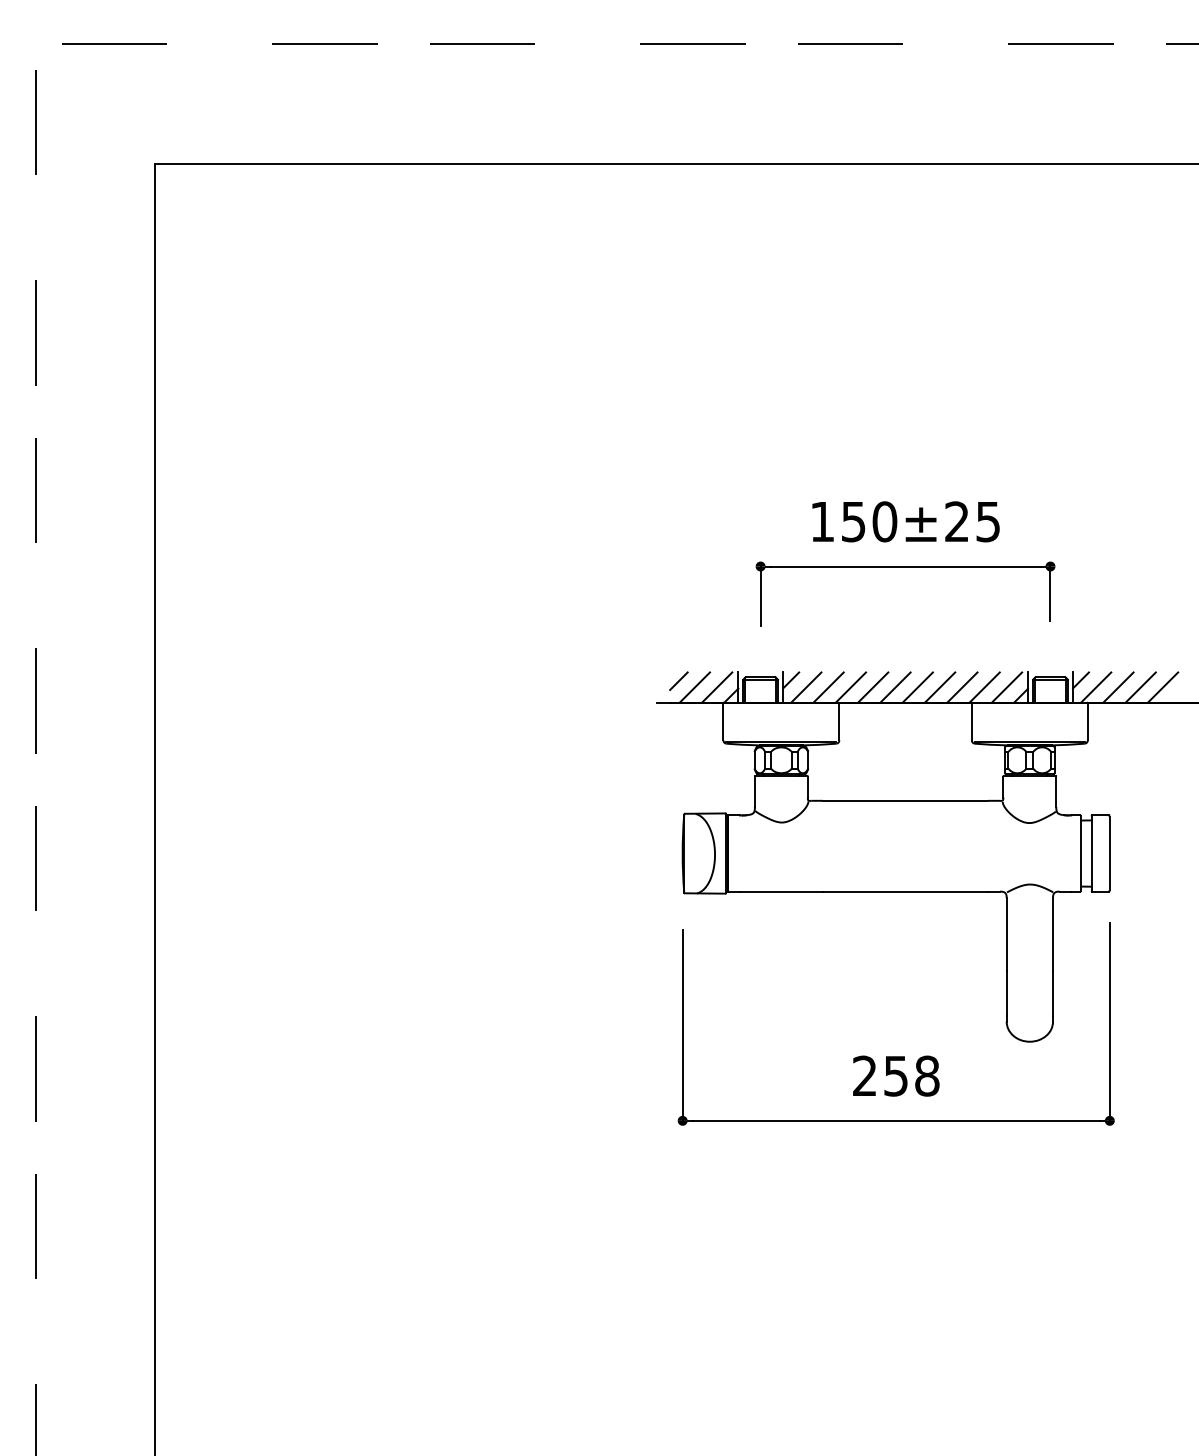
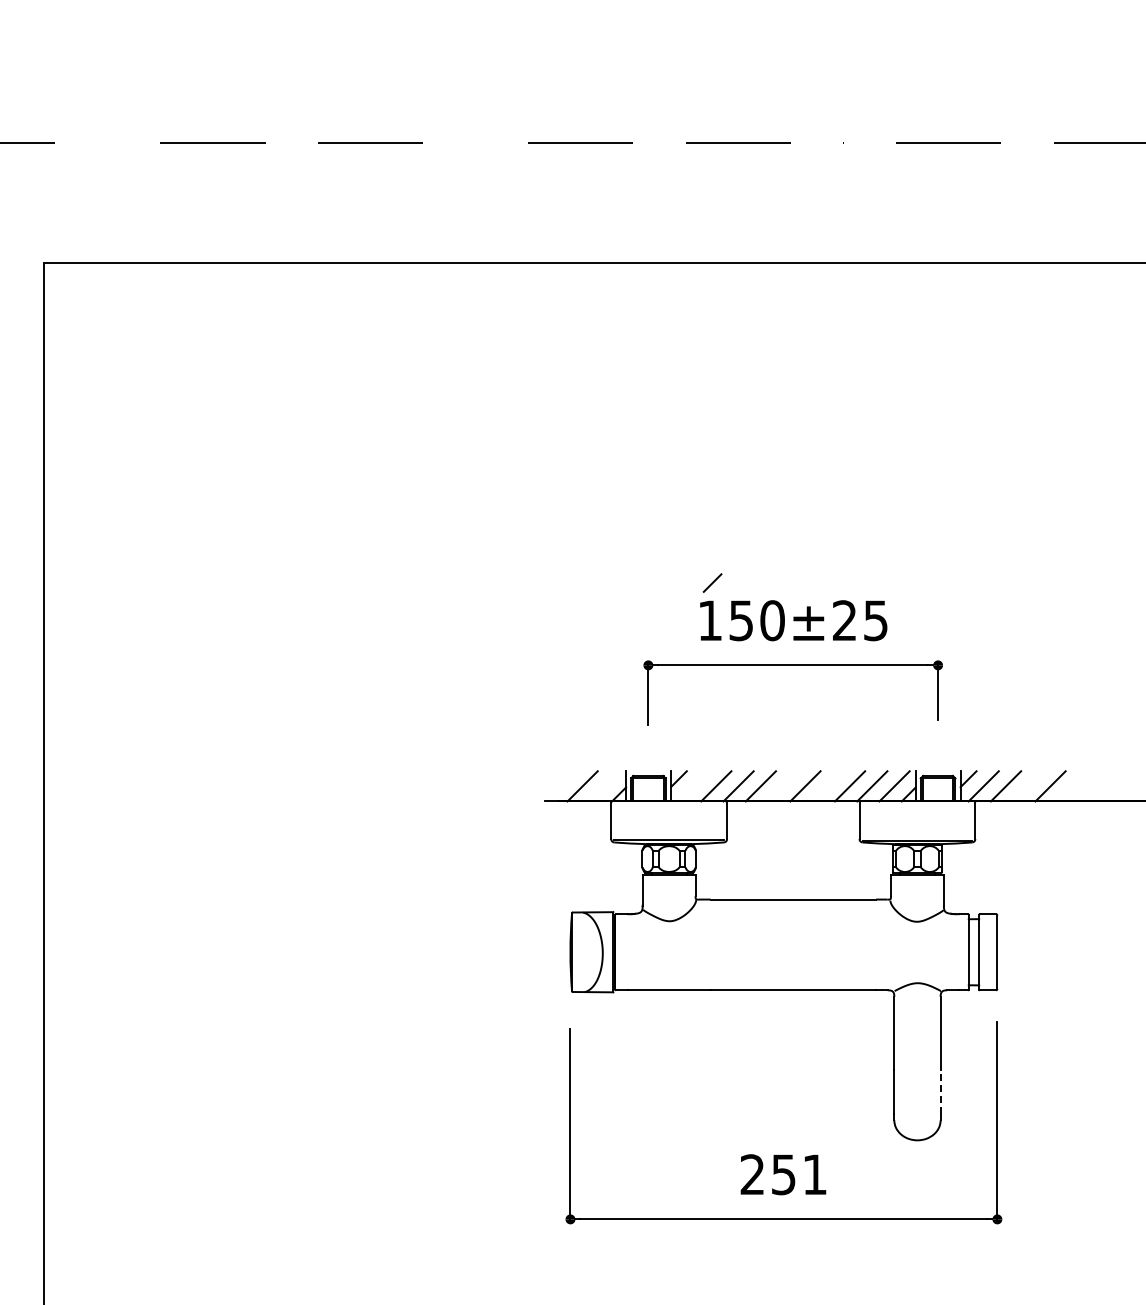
line: (678, 680) -> (712, 582), moved
line: (717, 687) -> (605, 786), removed
line: (806, 687) -> (694, 786), removed
line: (895, 687) -> (783, 786), removed
line: (939, 687) -> (827, 786), removed
line: (1140, 687) -> (1028, 786), removed
line: (1053, 992) -> (941, 1091), solid -> dashed
text: (927, 1075) -> (815, 1174), 258 -> 251

